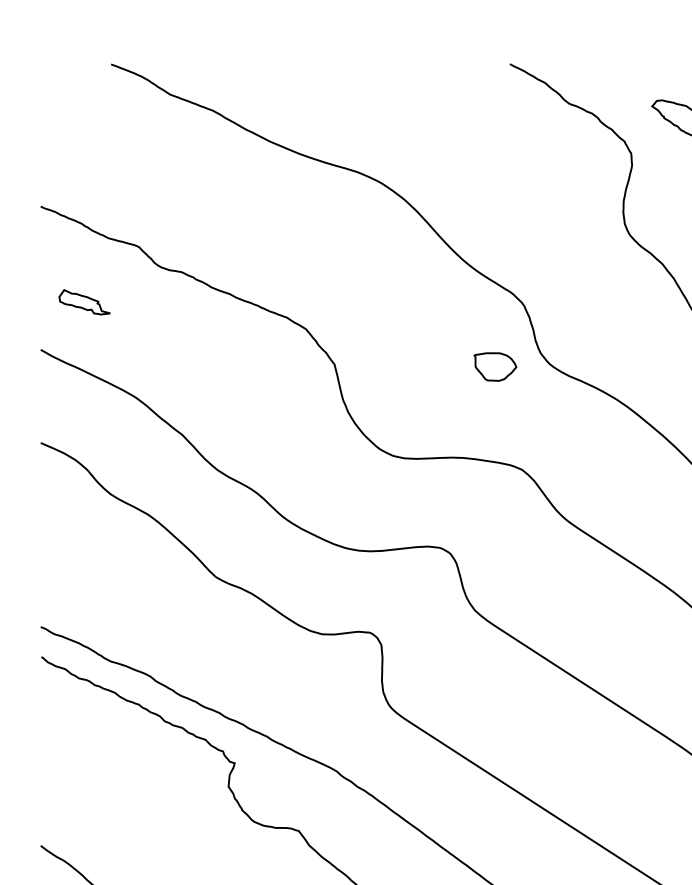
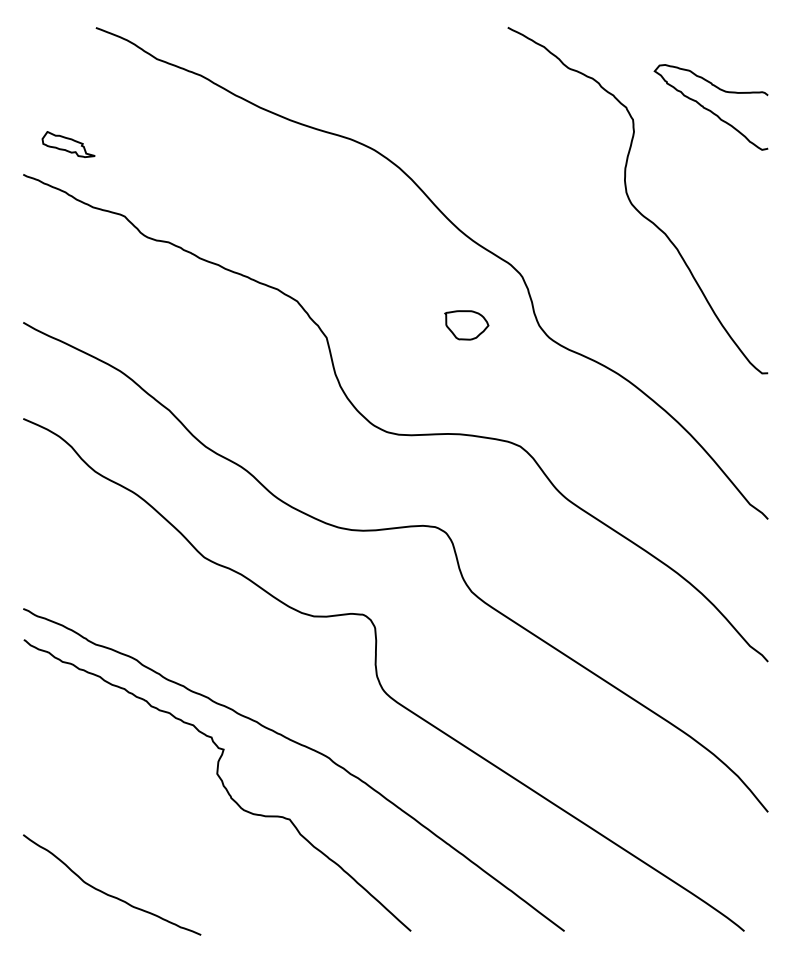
part: (84, 302) -> (68, 144), moved
part: (495, 367) -> (466, 325), moved

